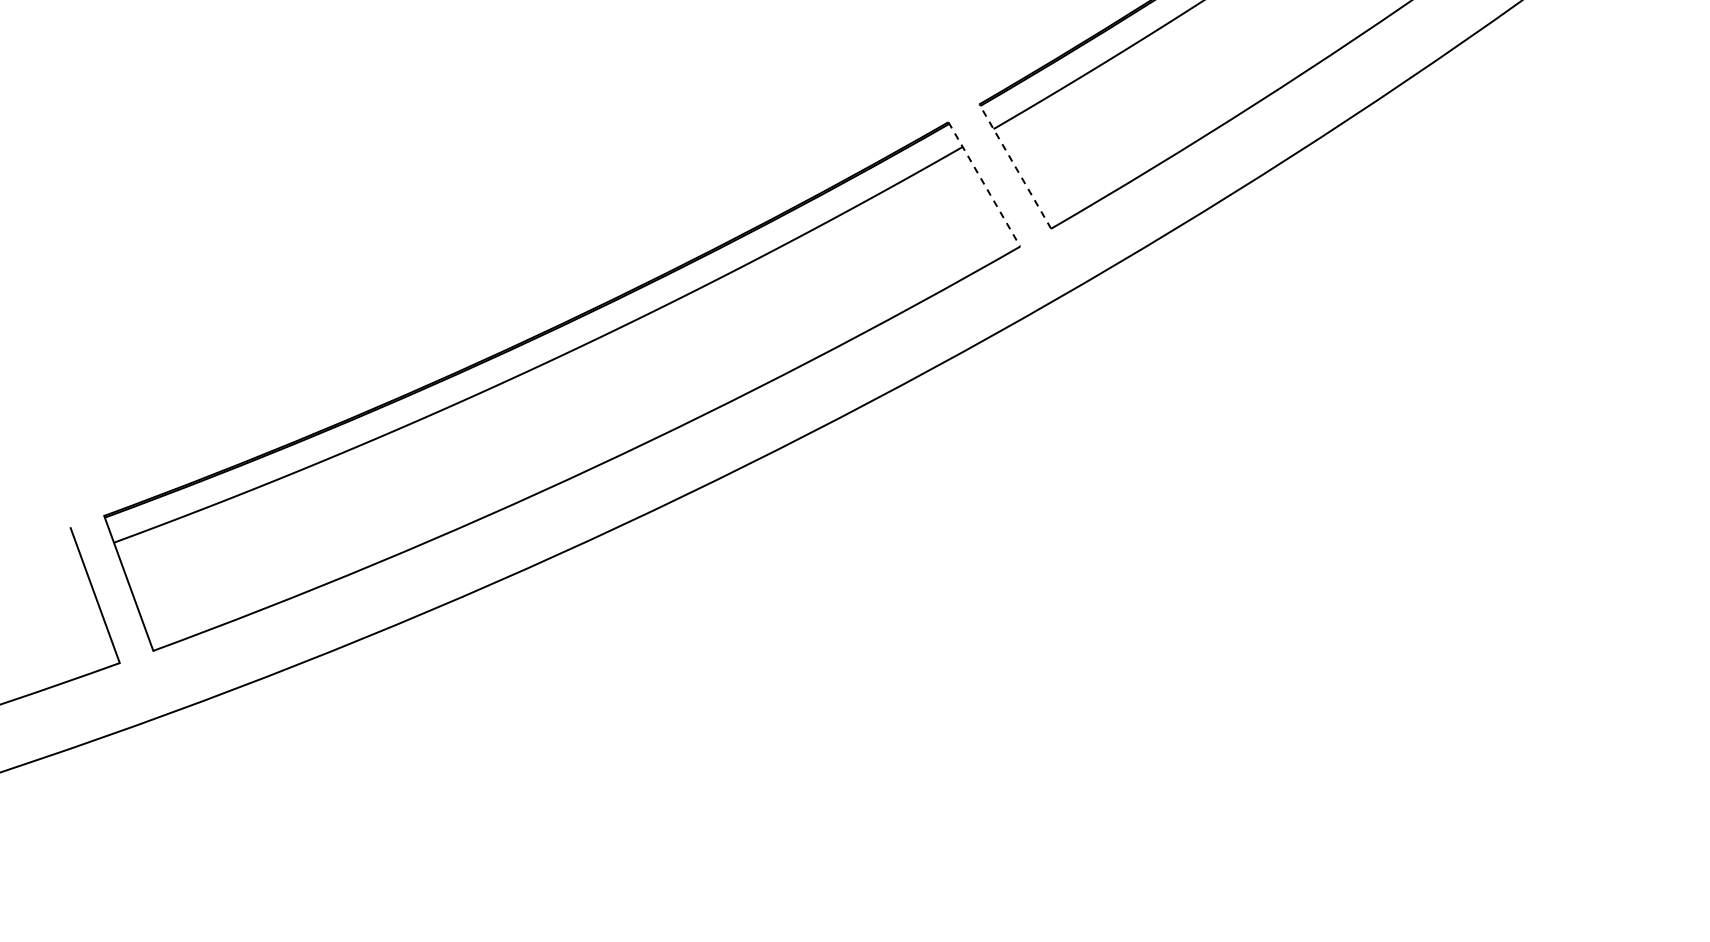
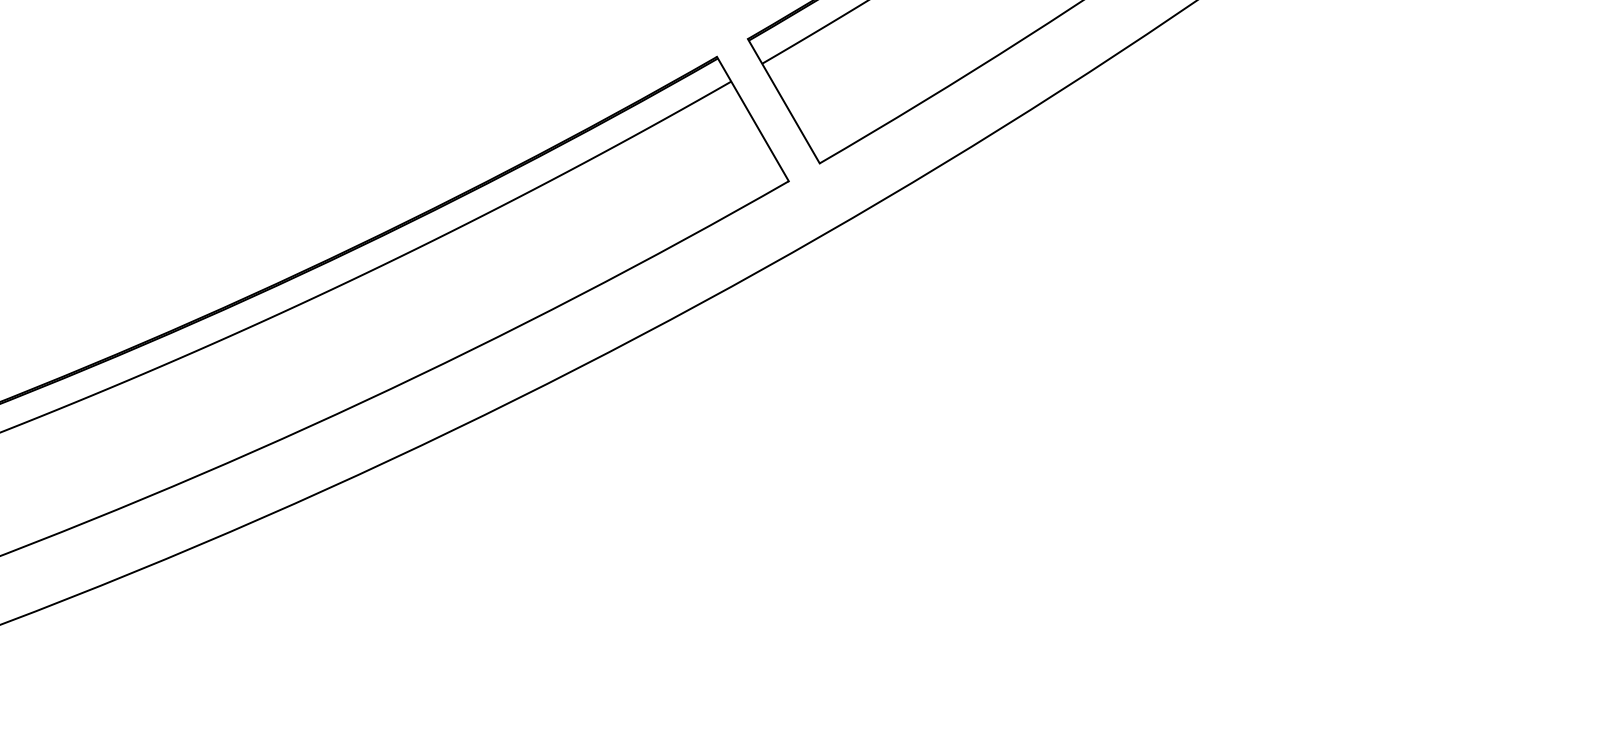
line: (1015, 166) -> (784, 101), dashed -> solid
line: (984, 184) -> (753, 119), dashed -> solid

